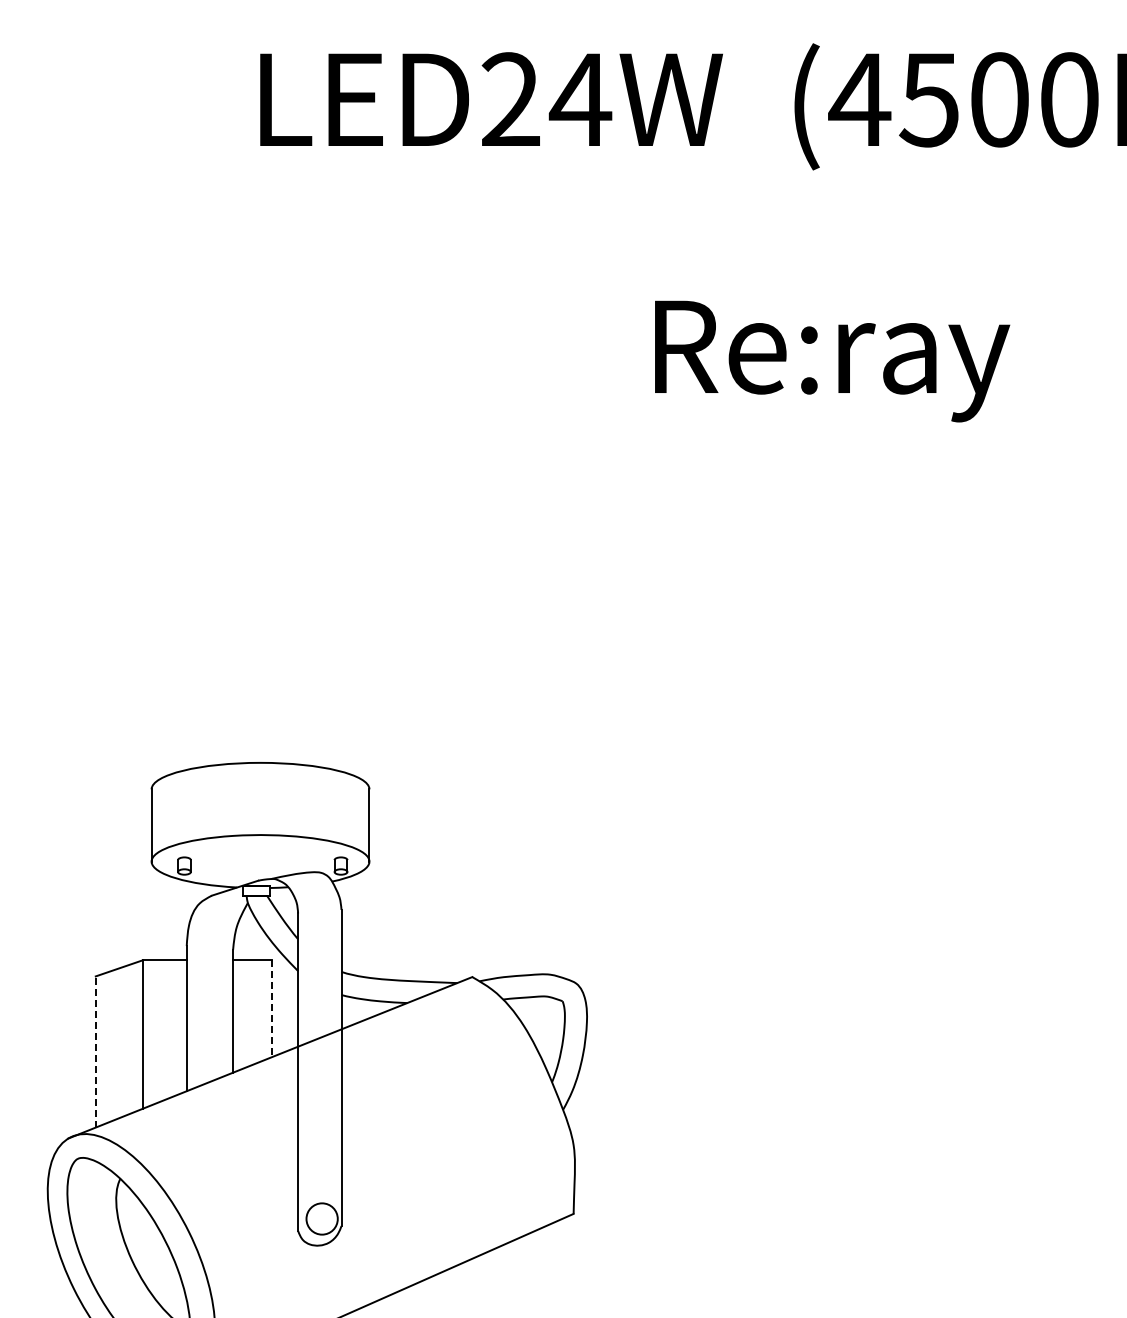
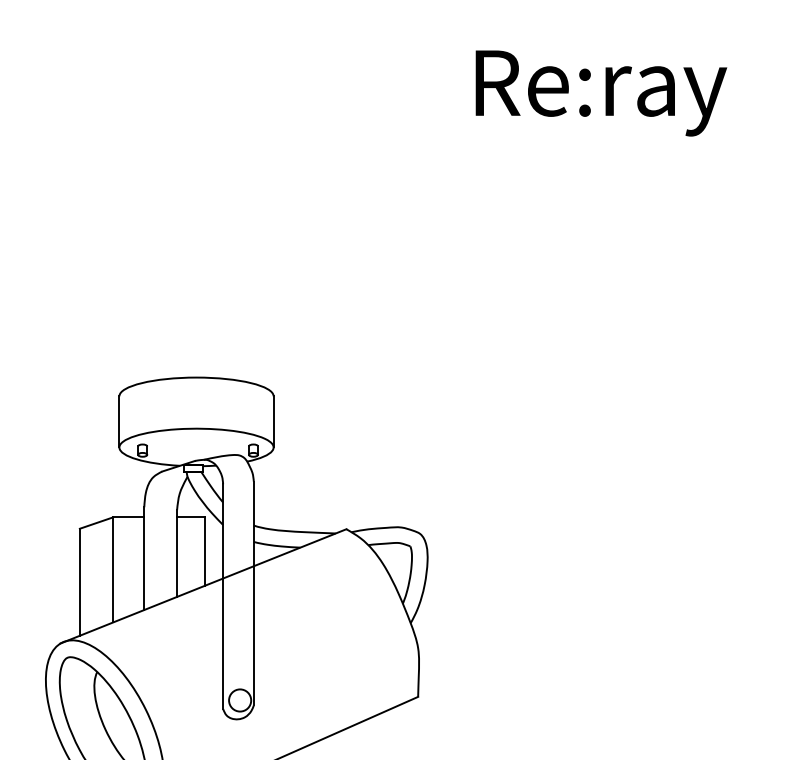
line: (272, 1009) -> (204, 552), dashed -> solid
line: (95, 1051) -> (79, 581), dashed -> solid

